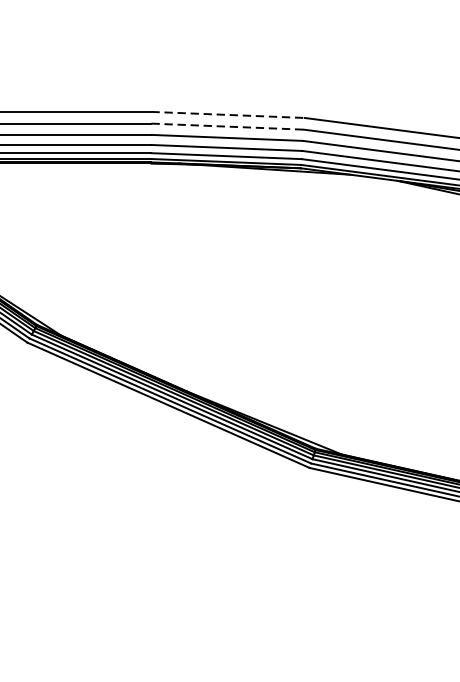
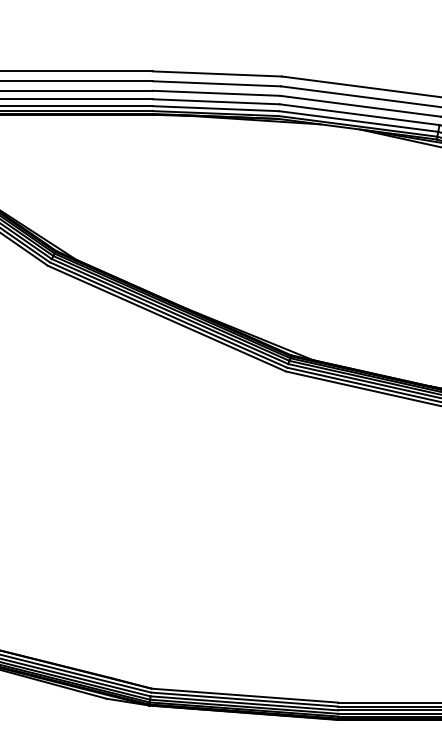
line: (228, 114) -> (217, 73), dashed -> solid
line: (228, 126) -> (217, 83), dashed -> solid

